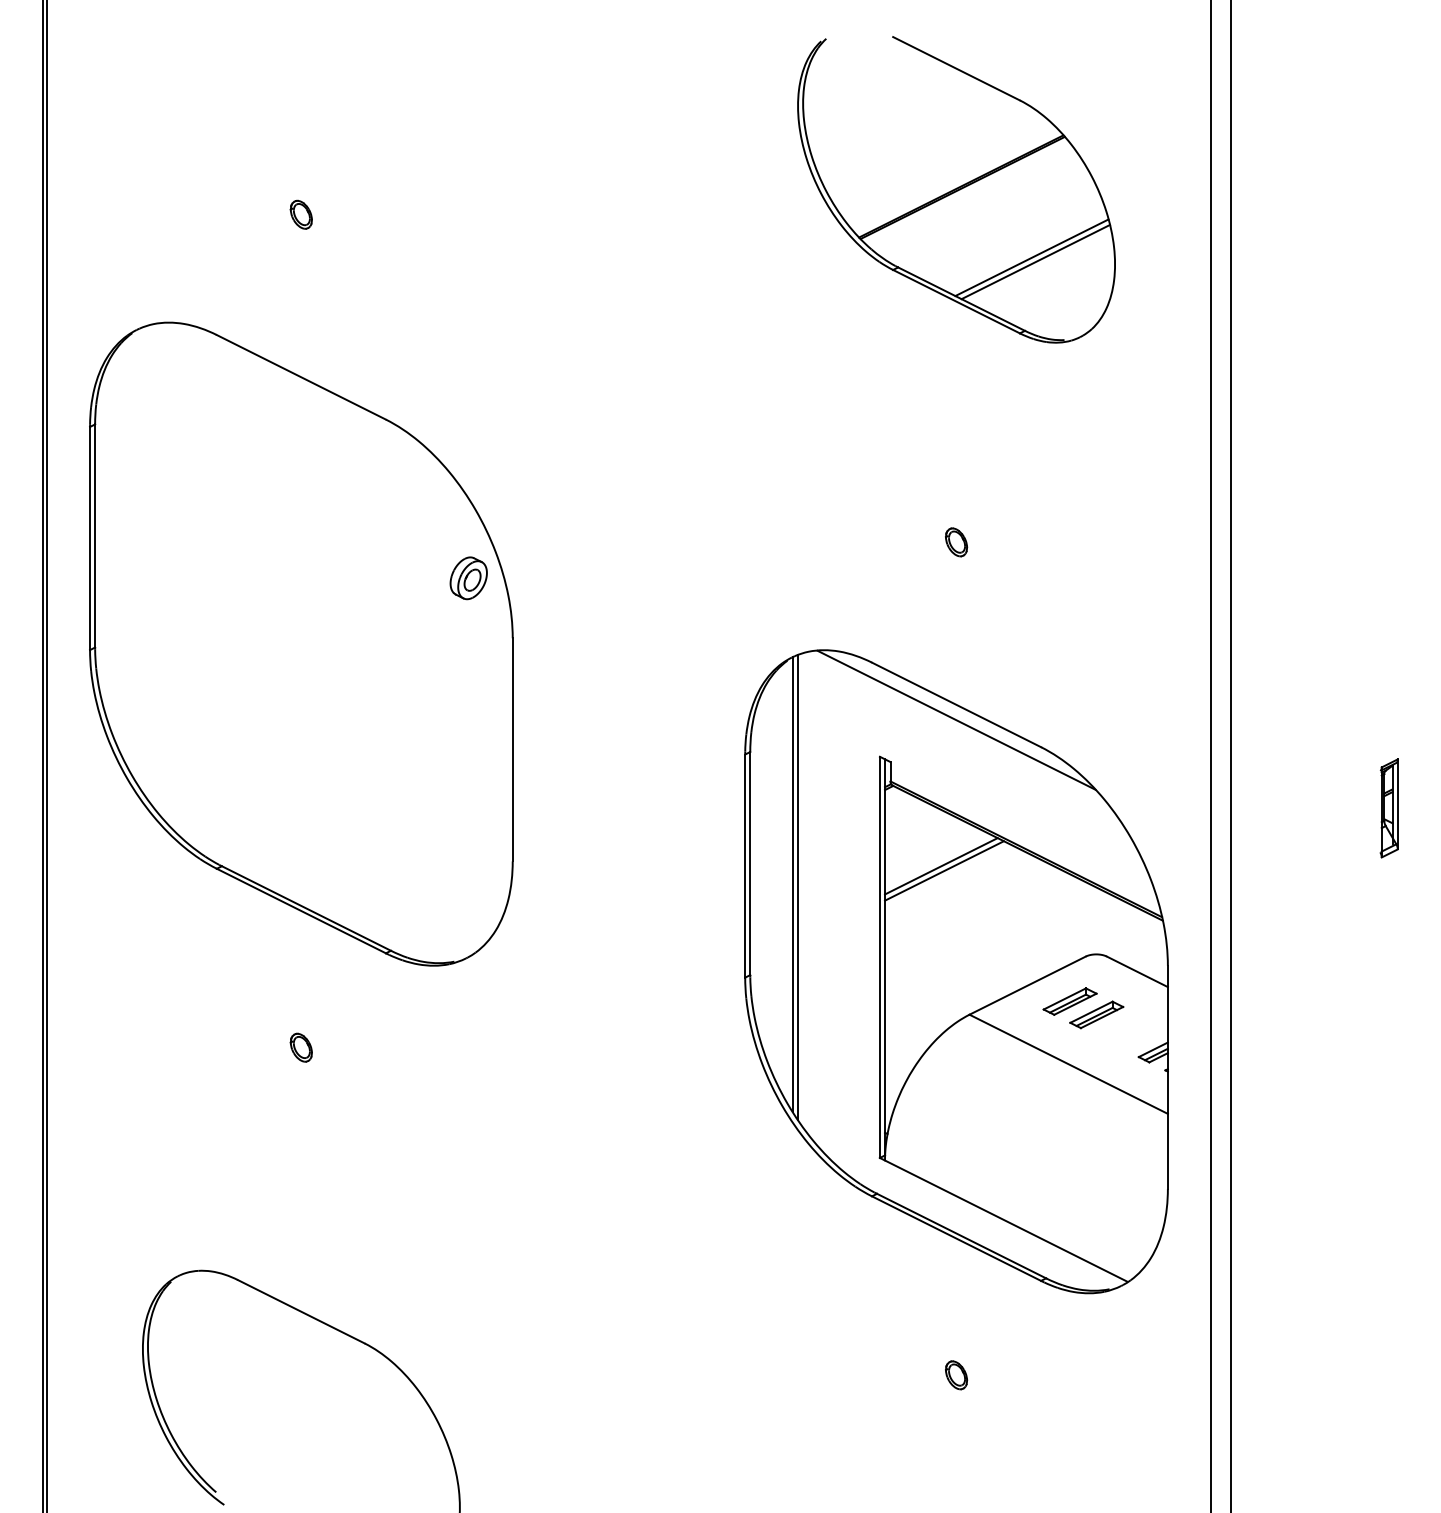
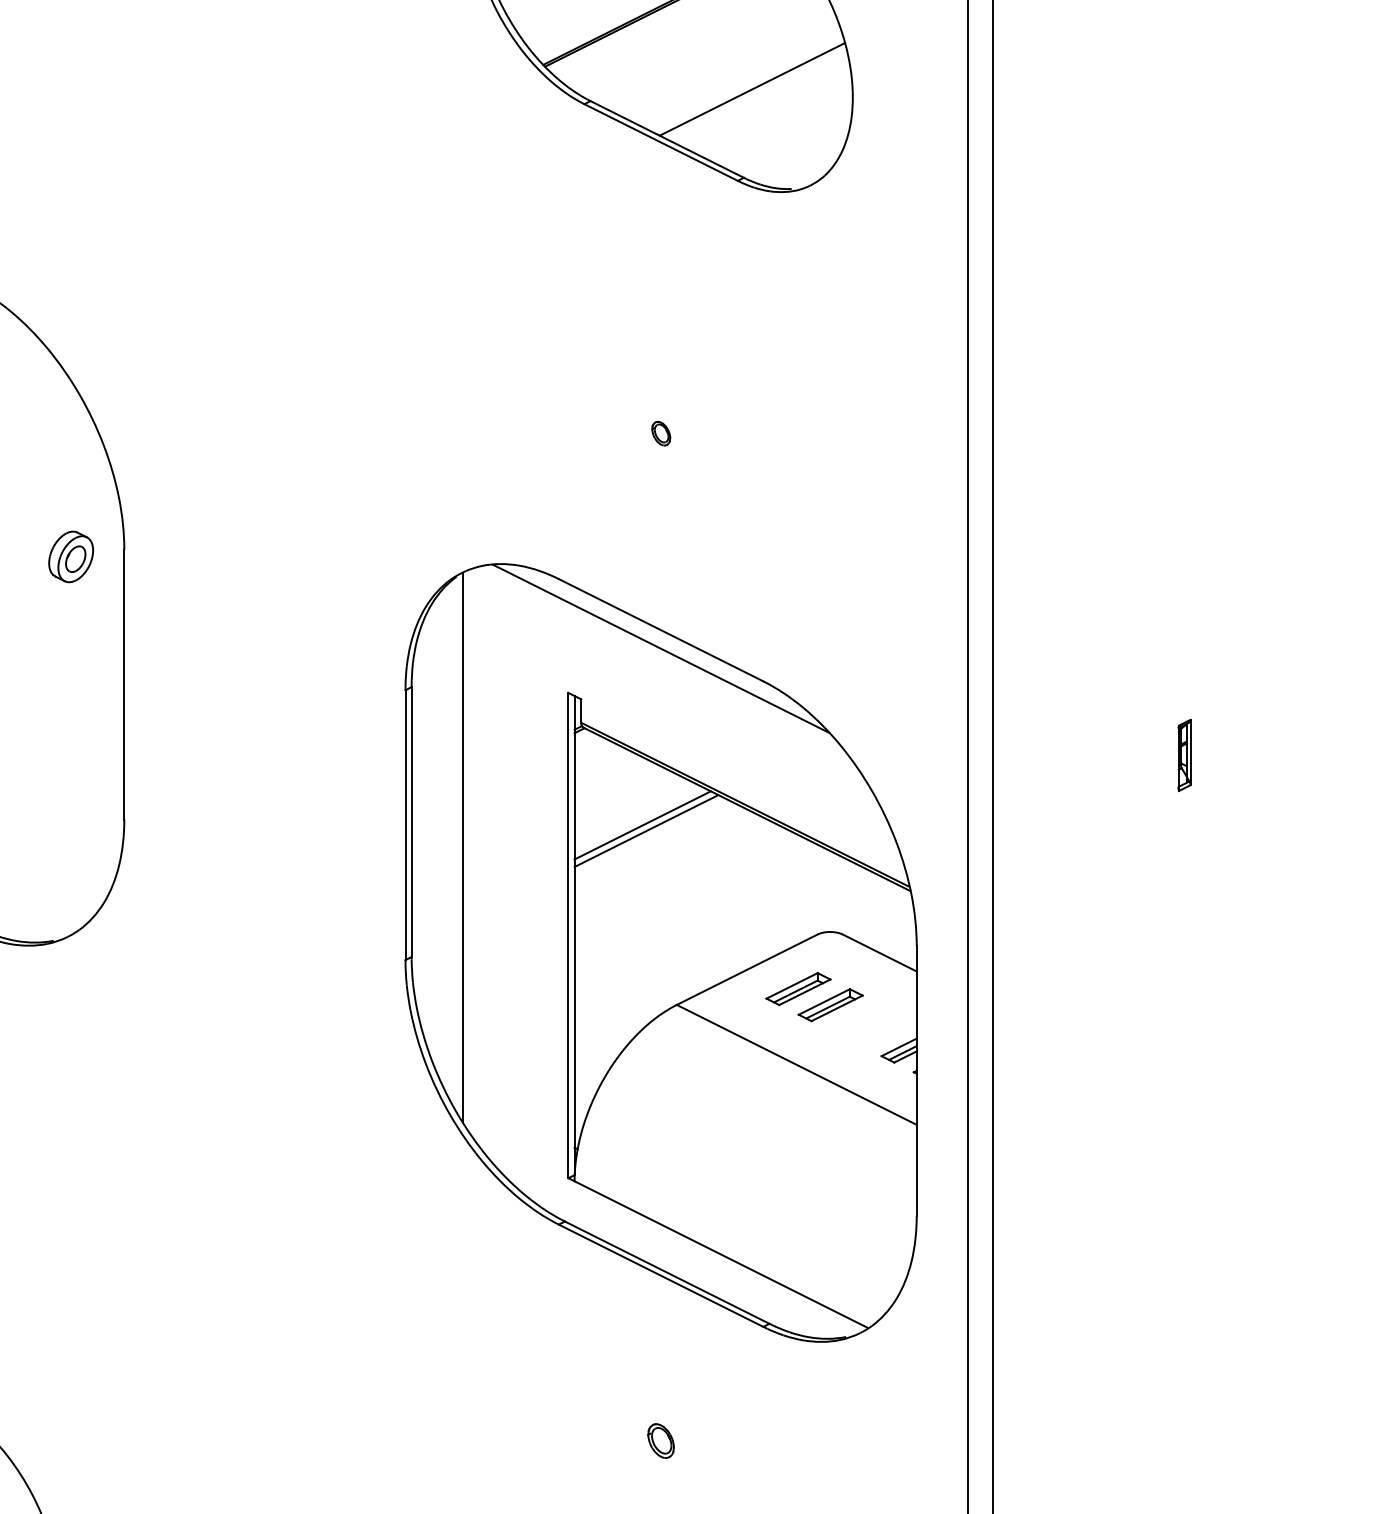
line: (1035, 261) -> (756, 93), removed
part: (956, 542) -> (661, 433), size x0.7
part: (468, 578) -> (70, 557), moved
part: (1388, 808) -> (1183, 755), size x0.6
line: (798, 887) -> (469, 851), removed

